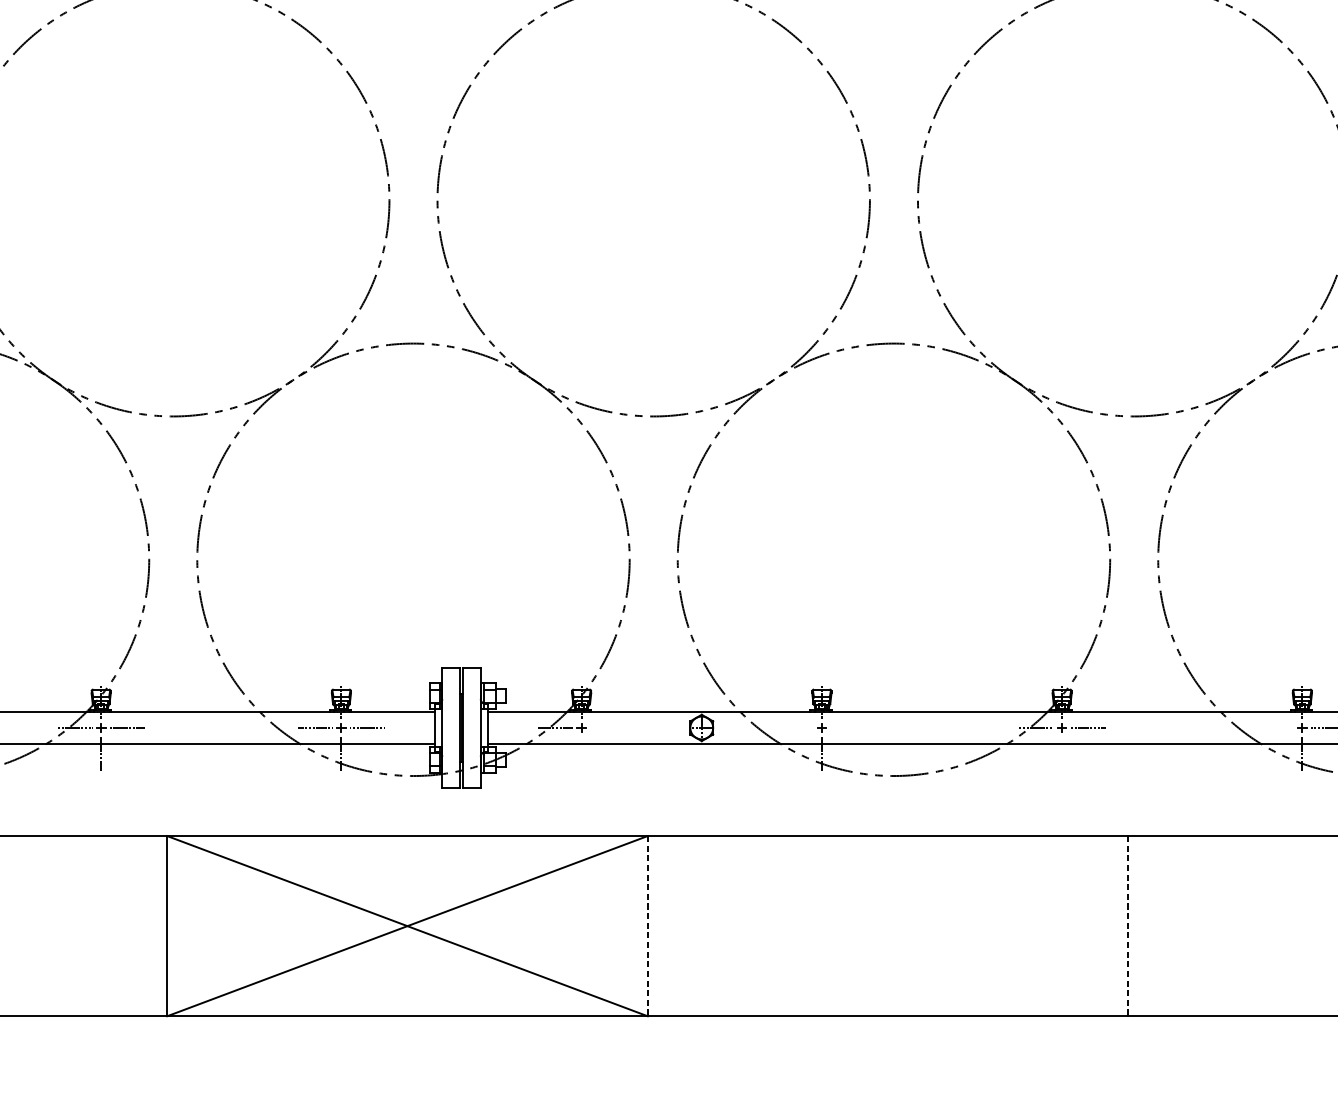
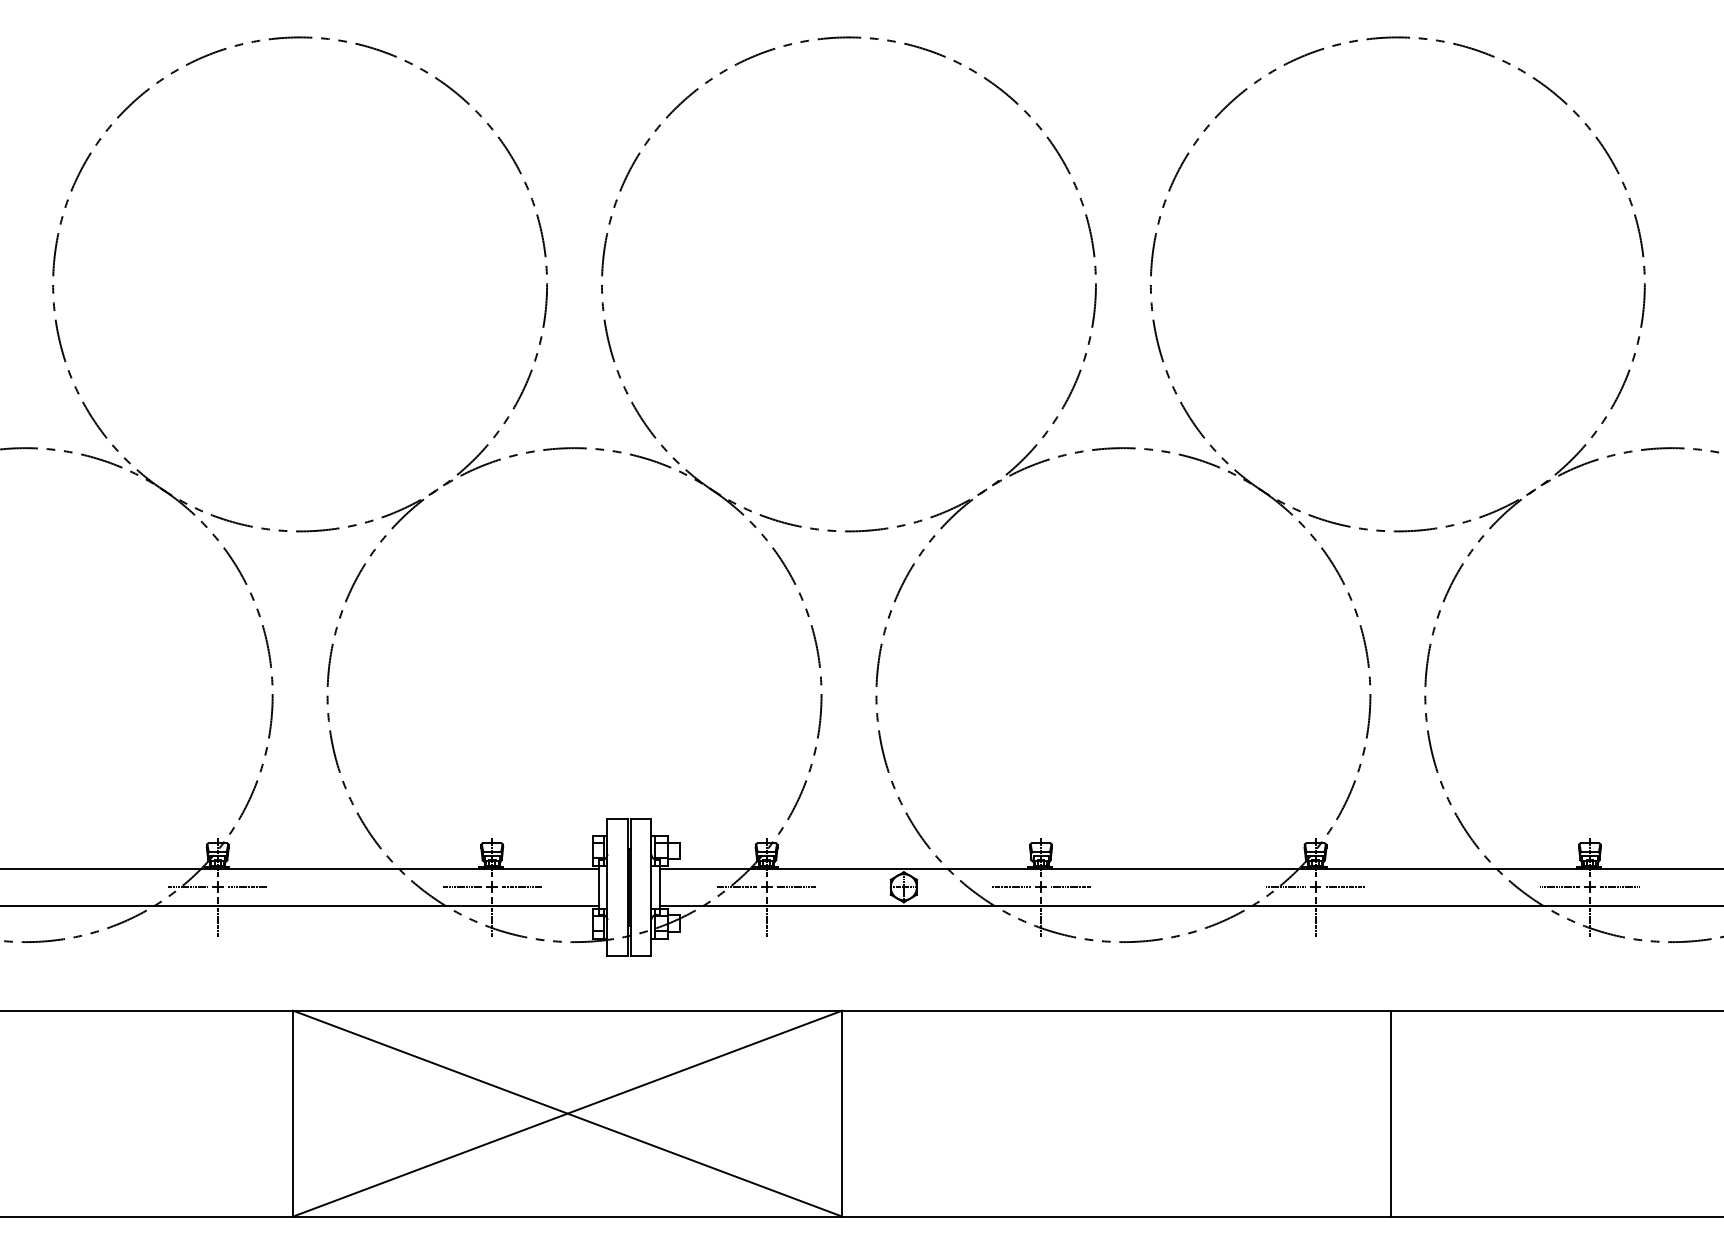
line: (607, 728) -> (796, 887), added
line: (795, 728) -> (1011, 887), added
line: (847, 728) -> (1070, 887), added
line: (1276, 728) -> (1560, 887), added
line: (581, 753) -> (766, 916), added
line: (1062, 753) -> (1315, 916), added
line: (648, 926) -> (842, 1113), dashed -> solid
line: (1127, 926) -> (1390, 1113), dashed -> solid

